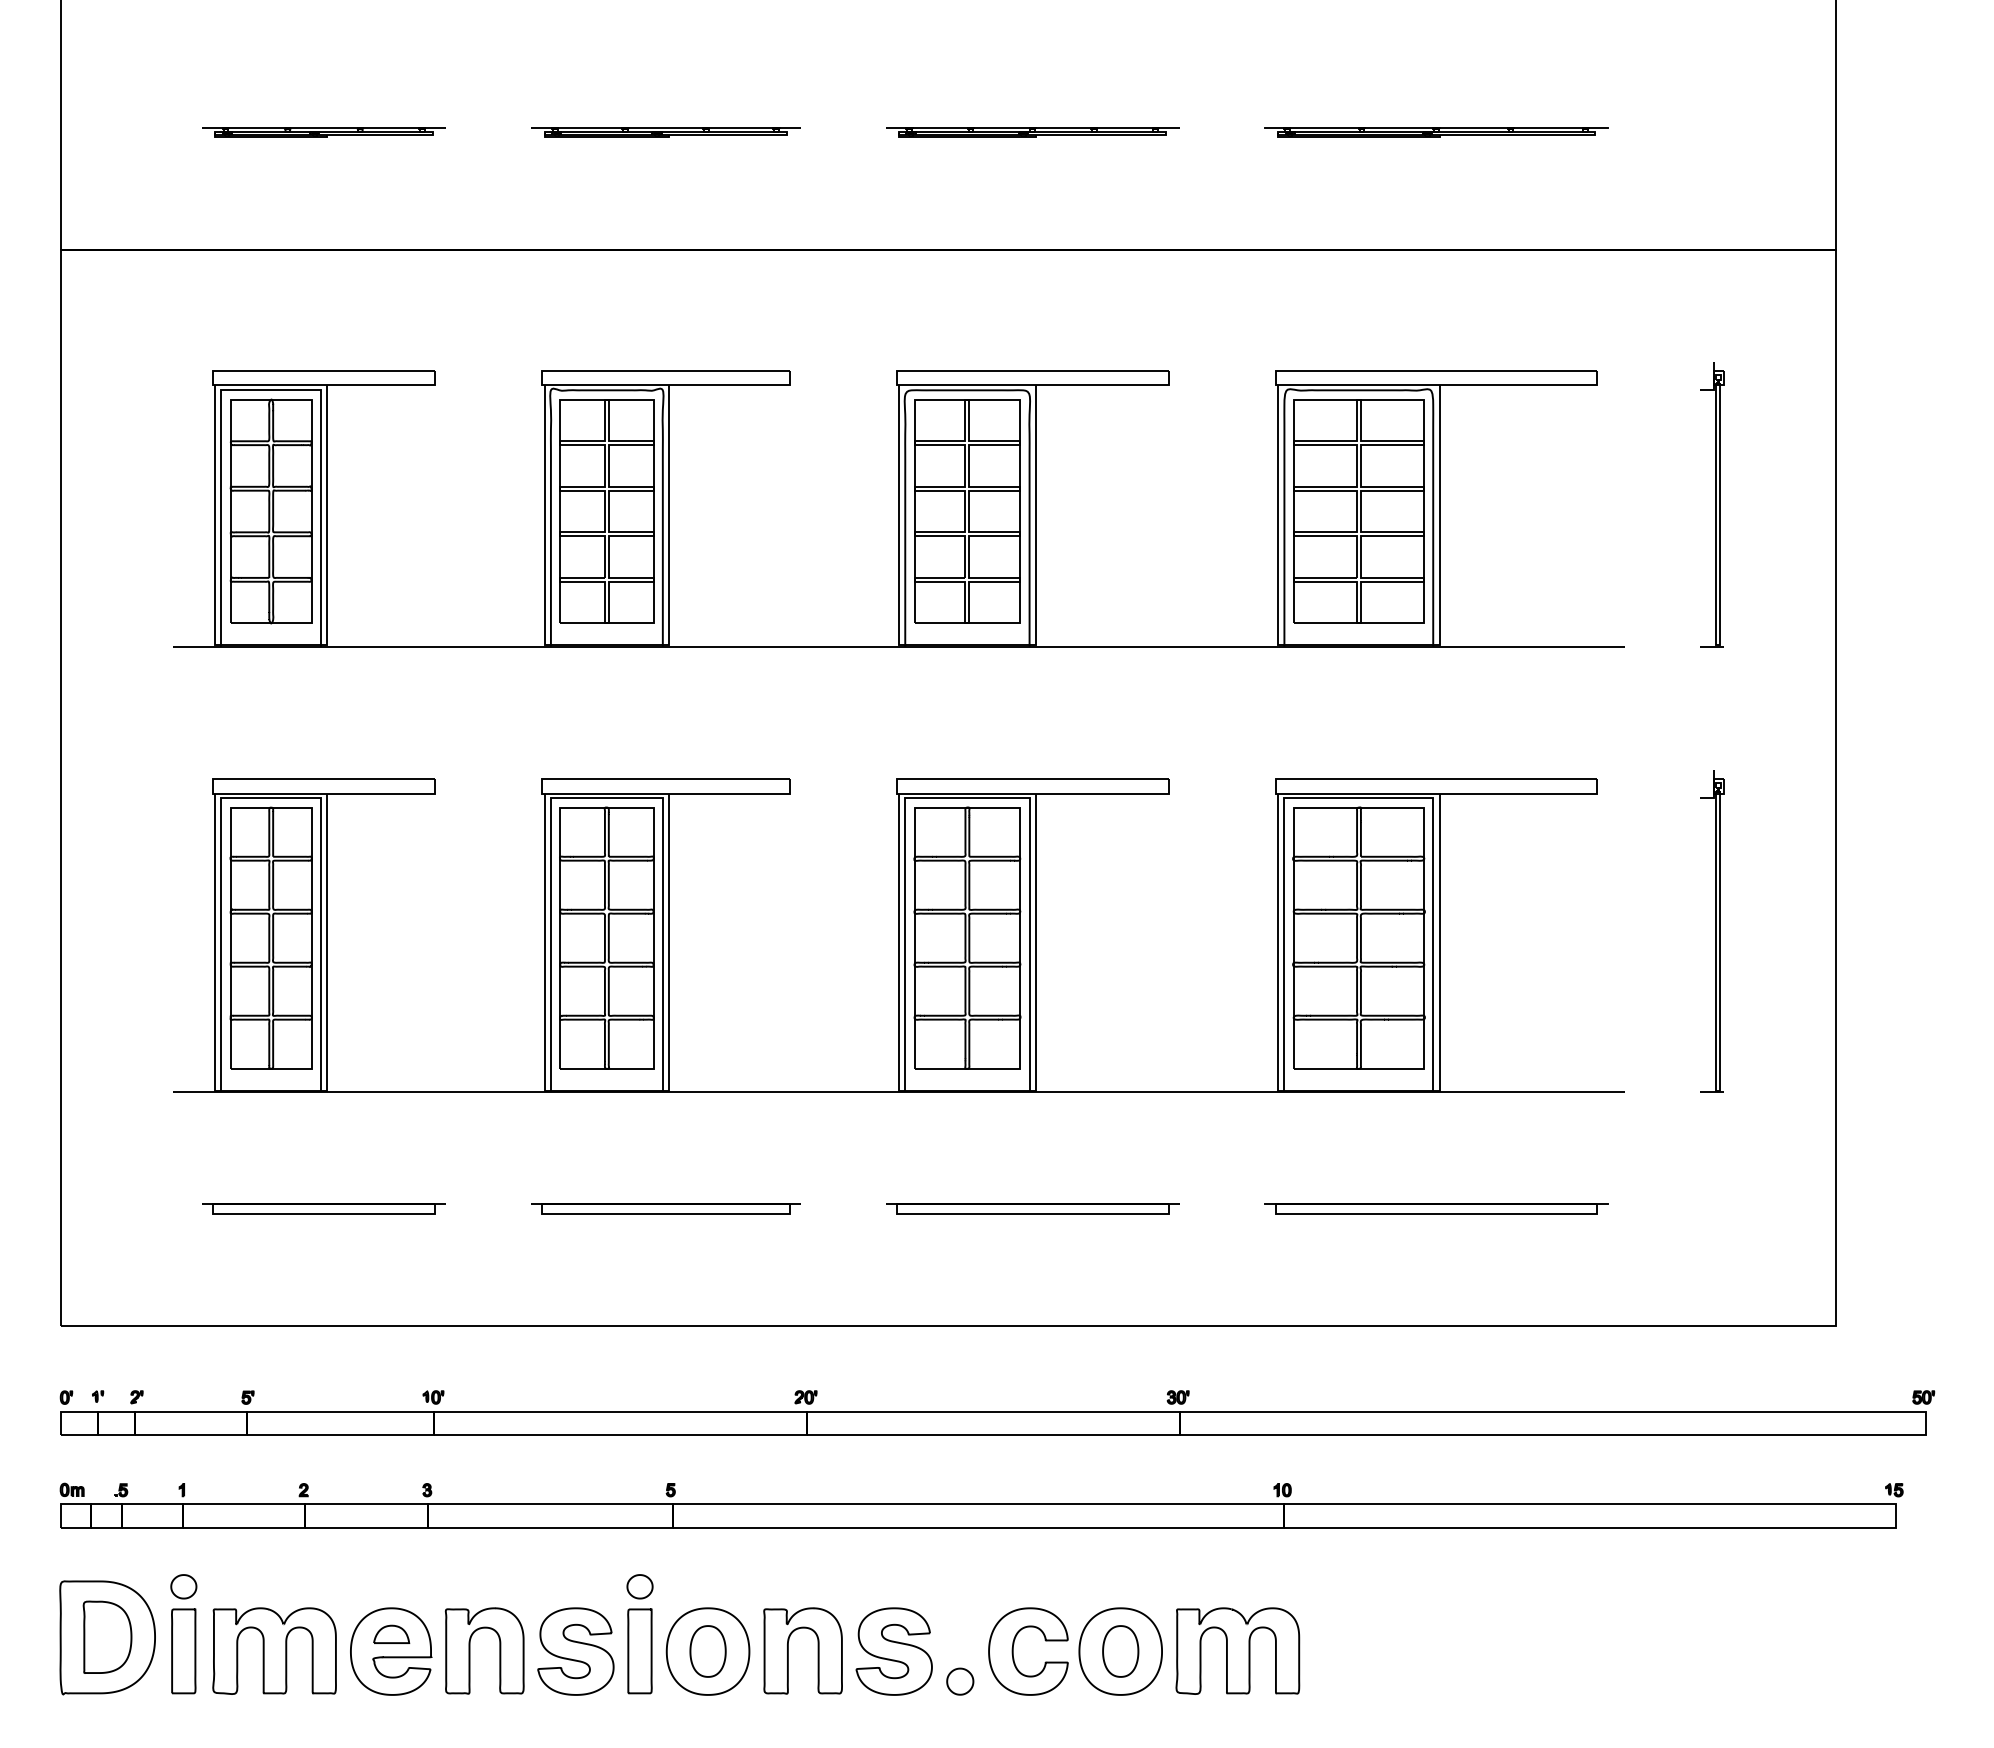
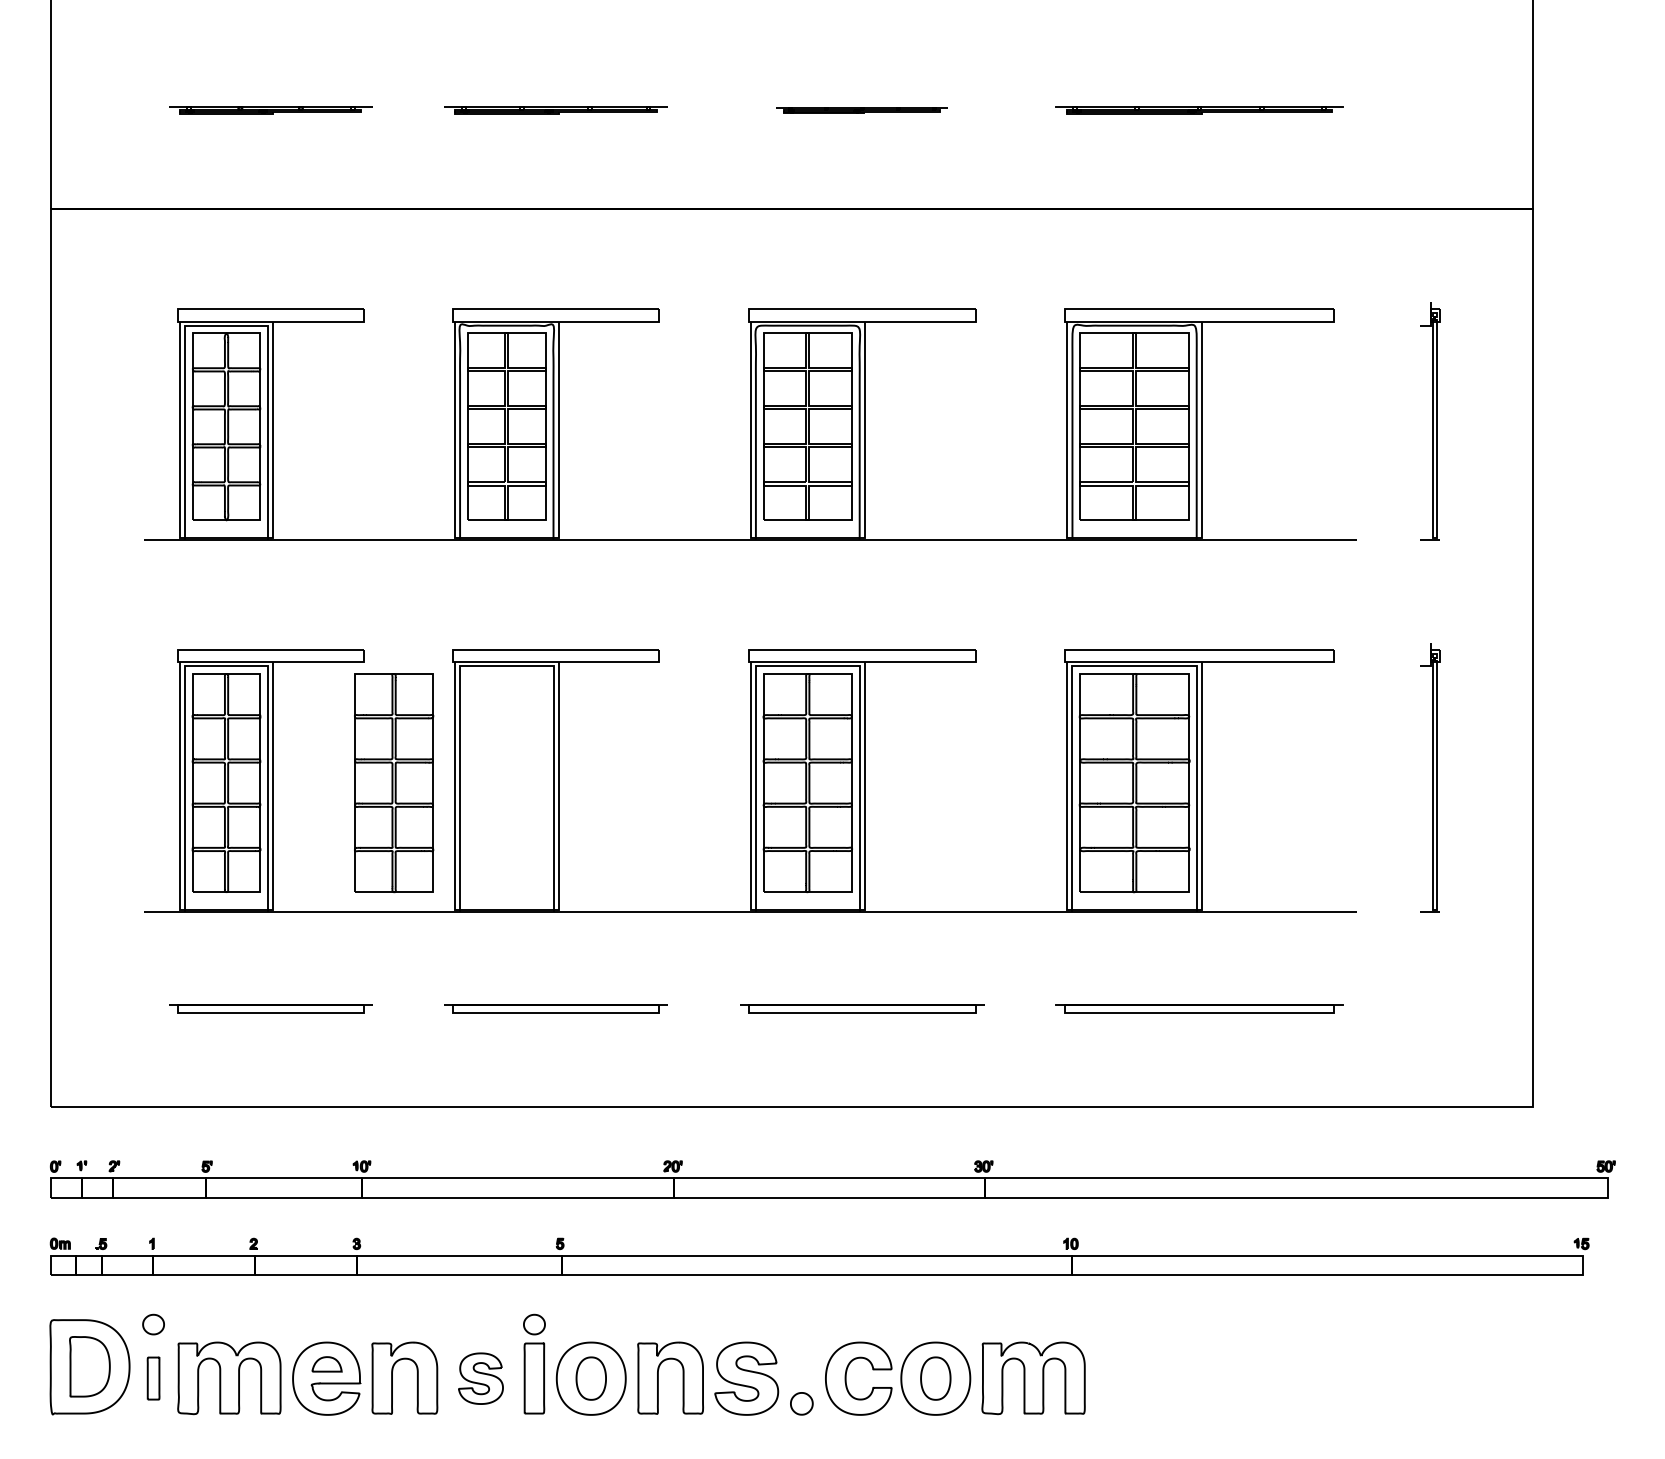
part: (1032, 132) -> (862, 110), size x0.7
part: (606, 937) -> (393, 782), moved
part: (183, 1651) -> (153, 1378), size x0.6
part: (575, 1651) -> (480, 1378), size x0.7

